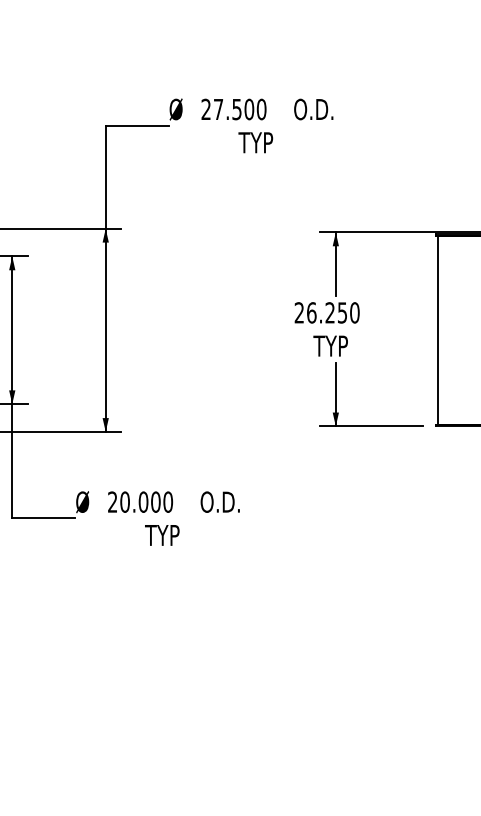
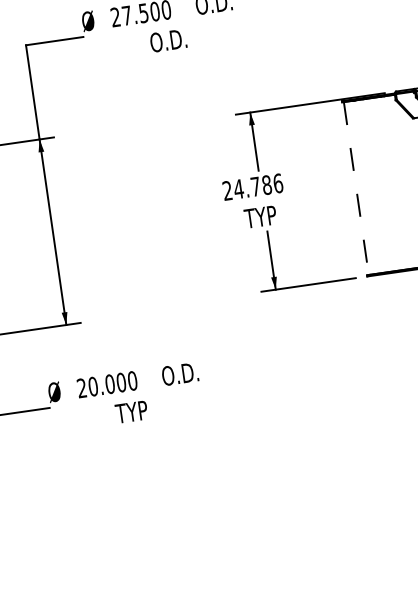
text: (258, 142) -> (167, 40), TYP -> O.D.
text: (332, 312) -> (257, 186), 26.250 -> 24.786
line: (437, 330) -> (356, 188), solid -> dashed

